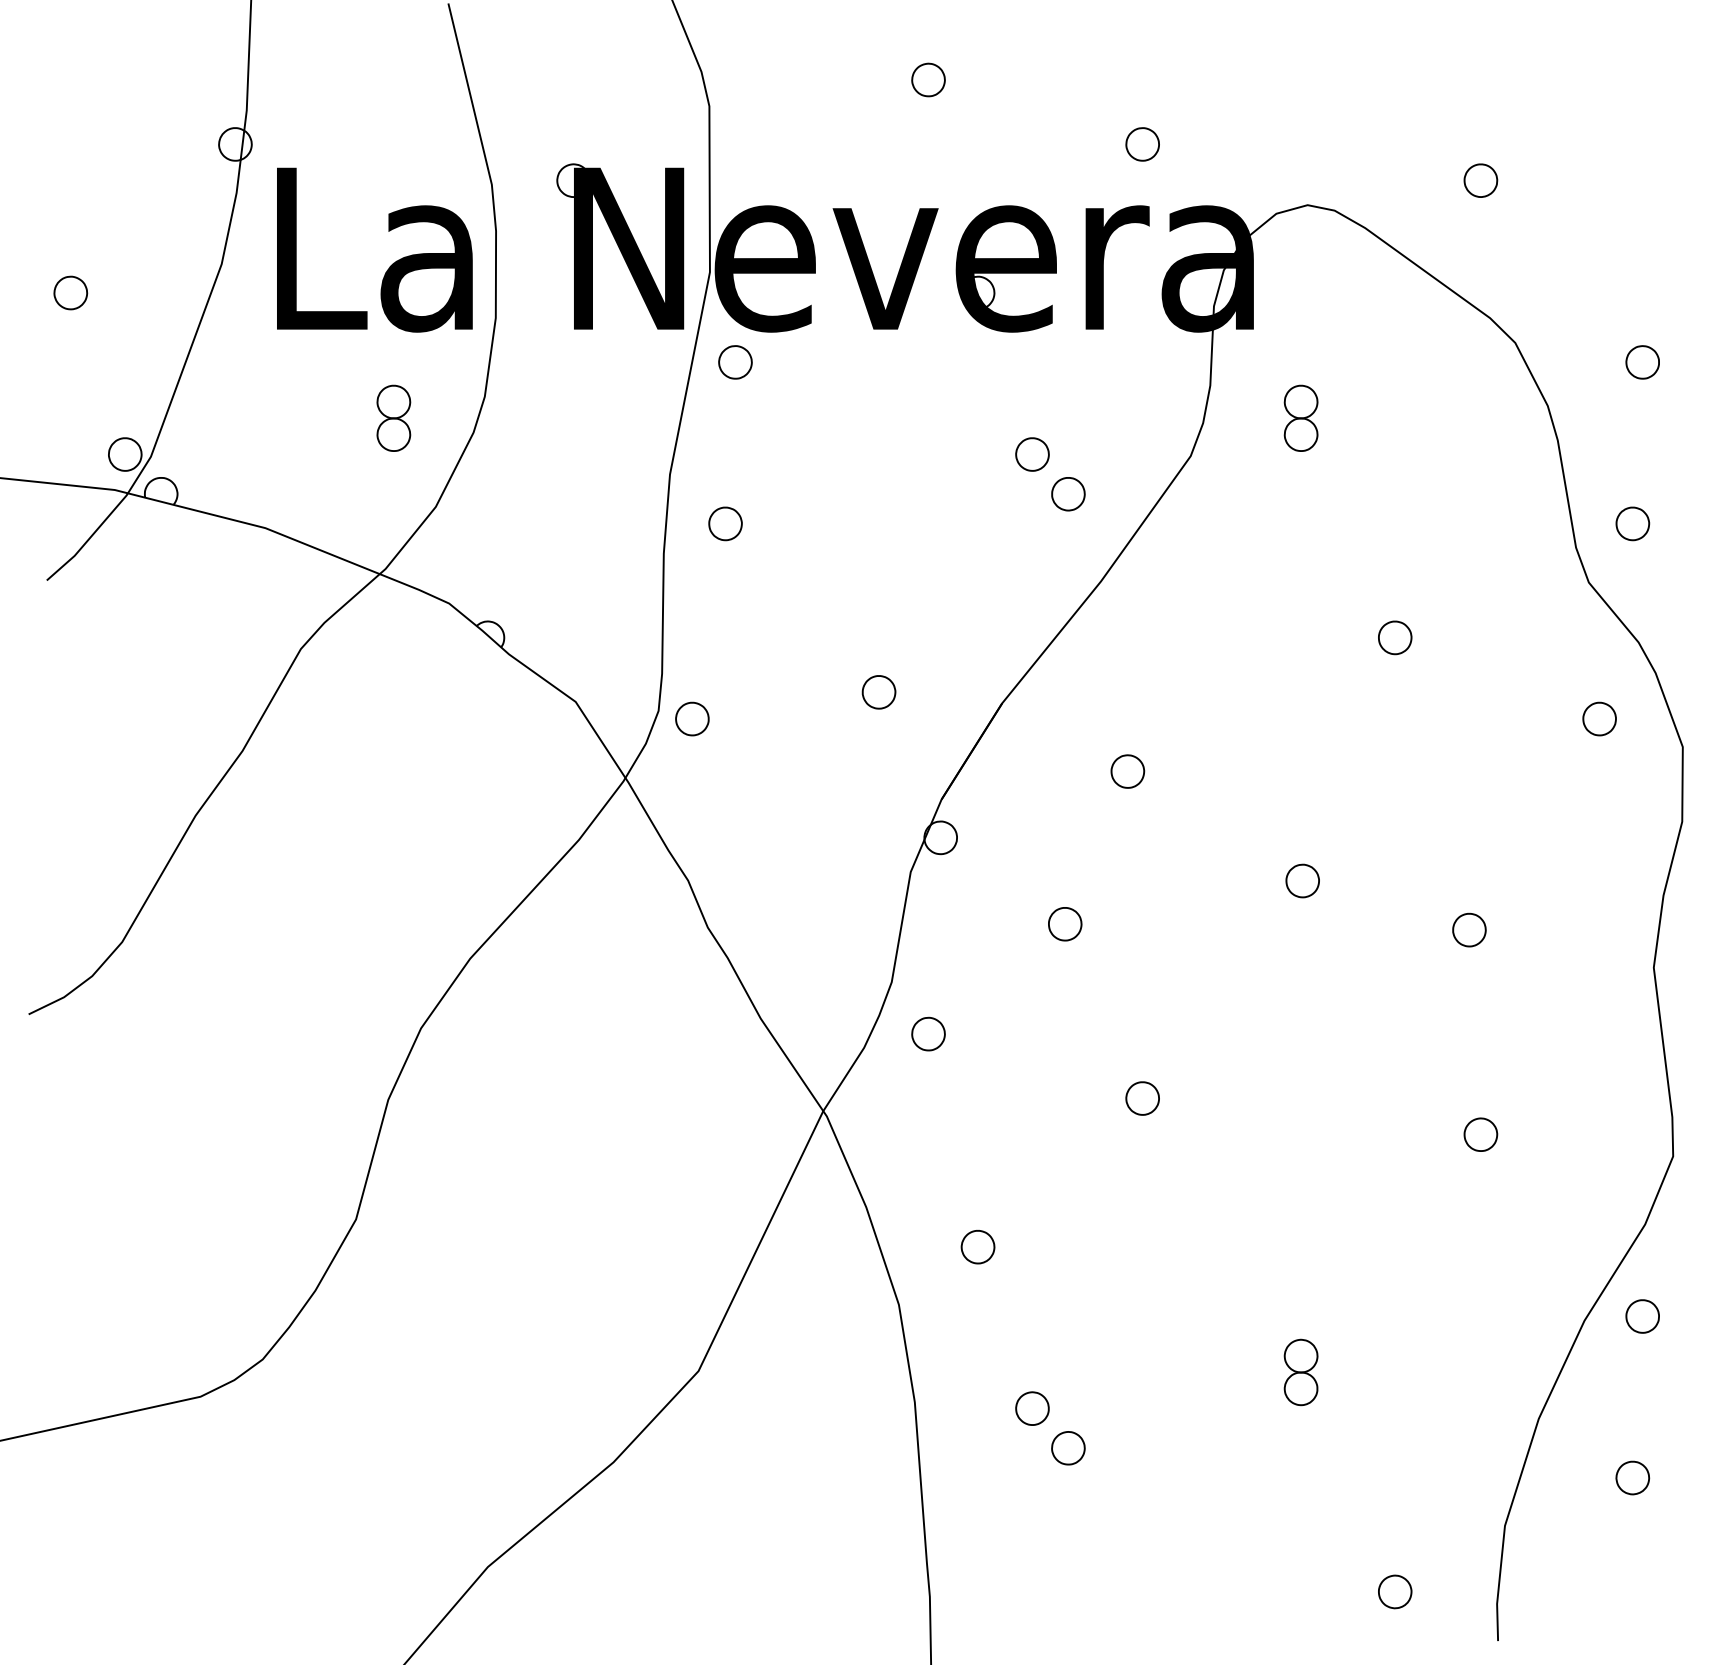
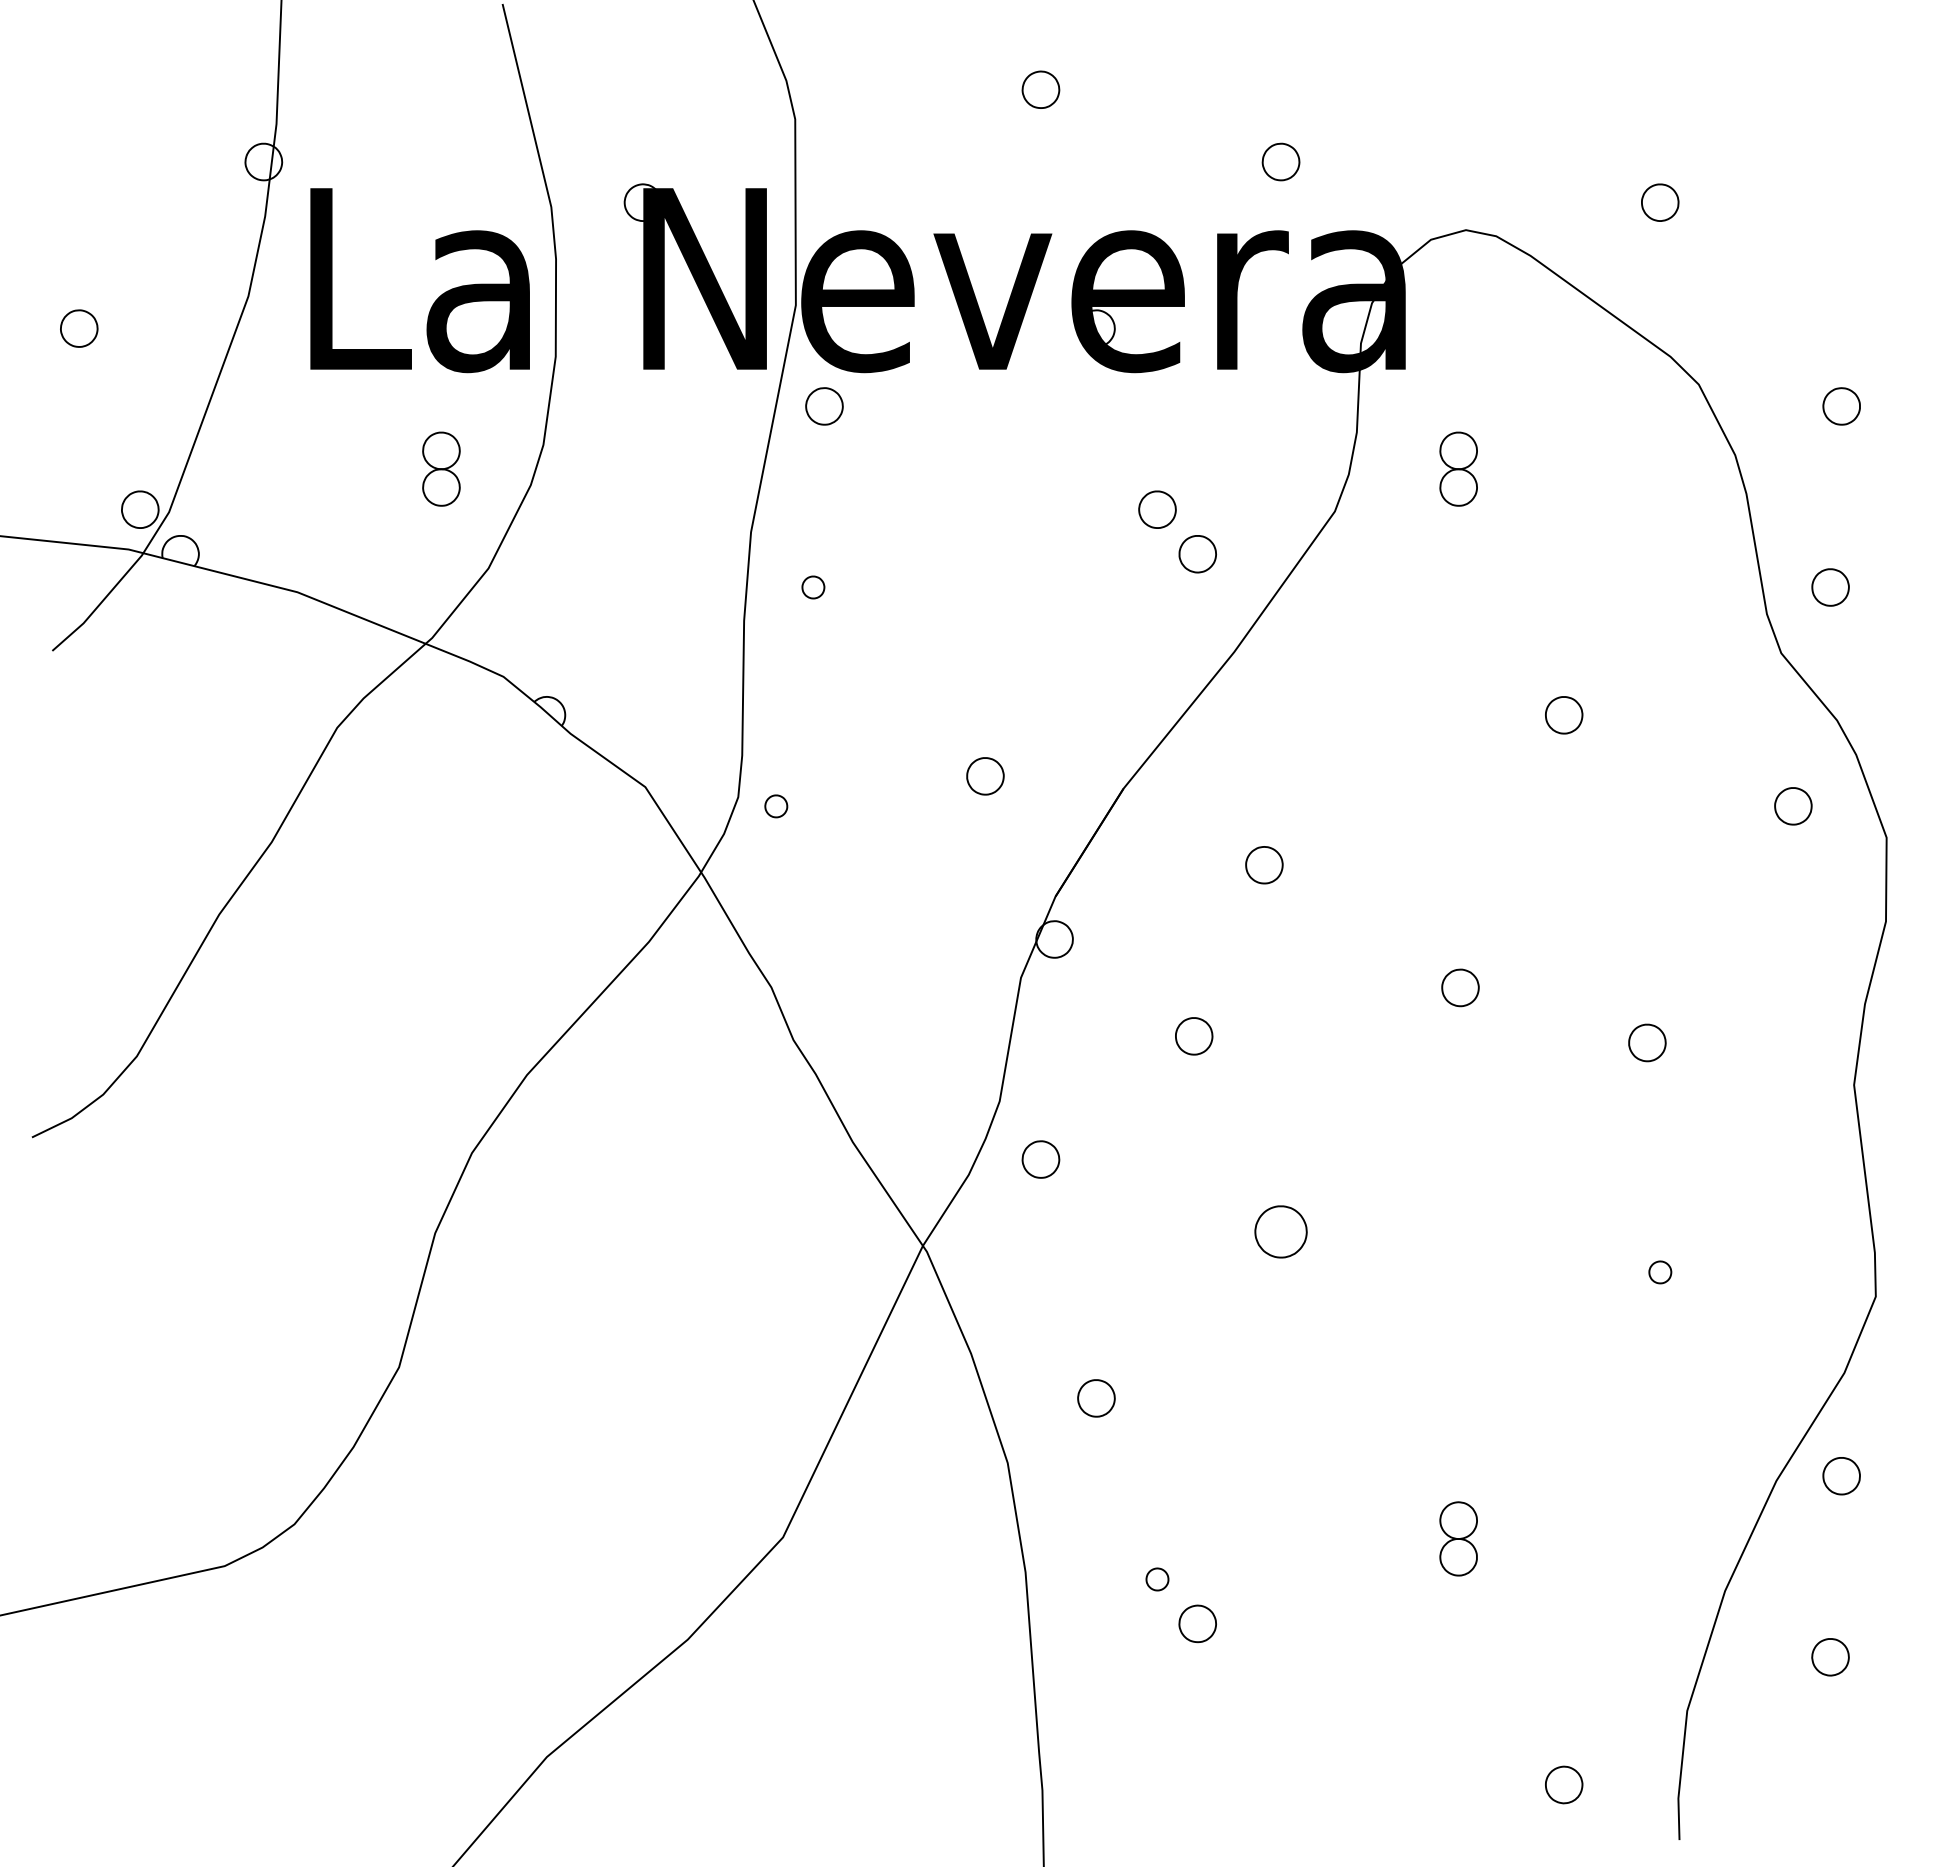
part: (725, 523) -> (813, 587), size x0.6
part: (692, 719) -> (776, 806), size x0.6
part: (1142, 1098) -> (1280, 1231), size x1.4
part: (1481, 1134) -> (1660, 1272), size x0.6
part: (1032, 1408) -> (1157, 1579), size x0.6

